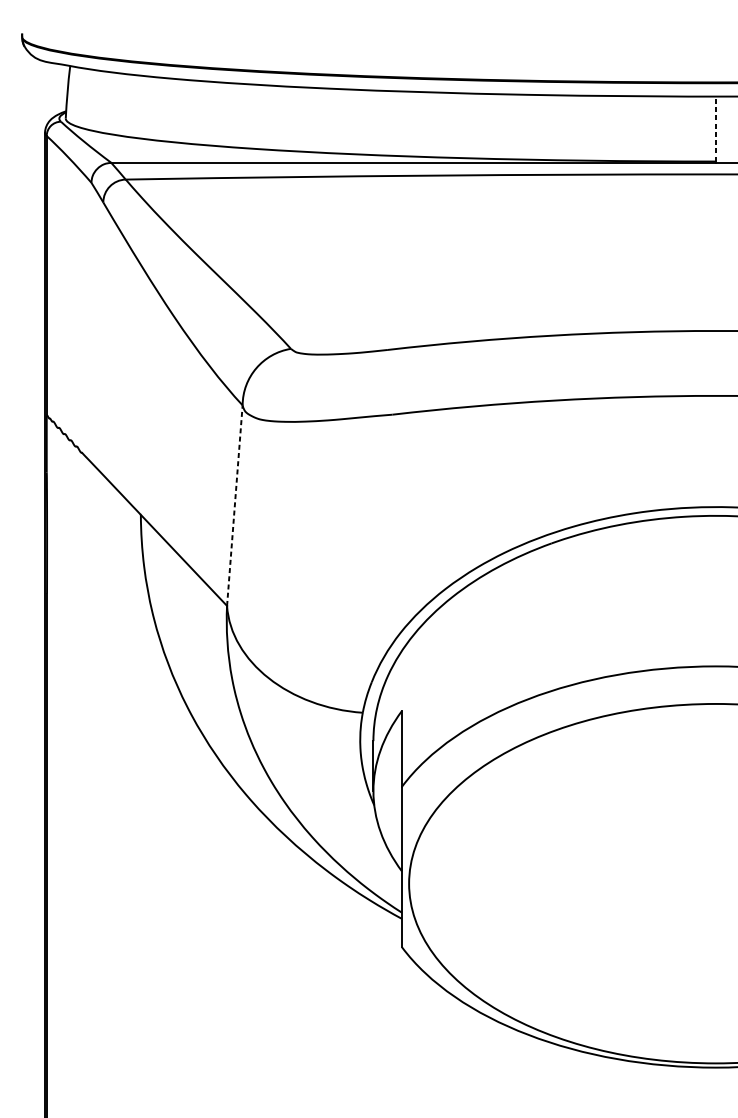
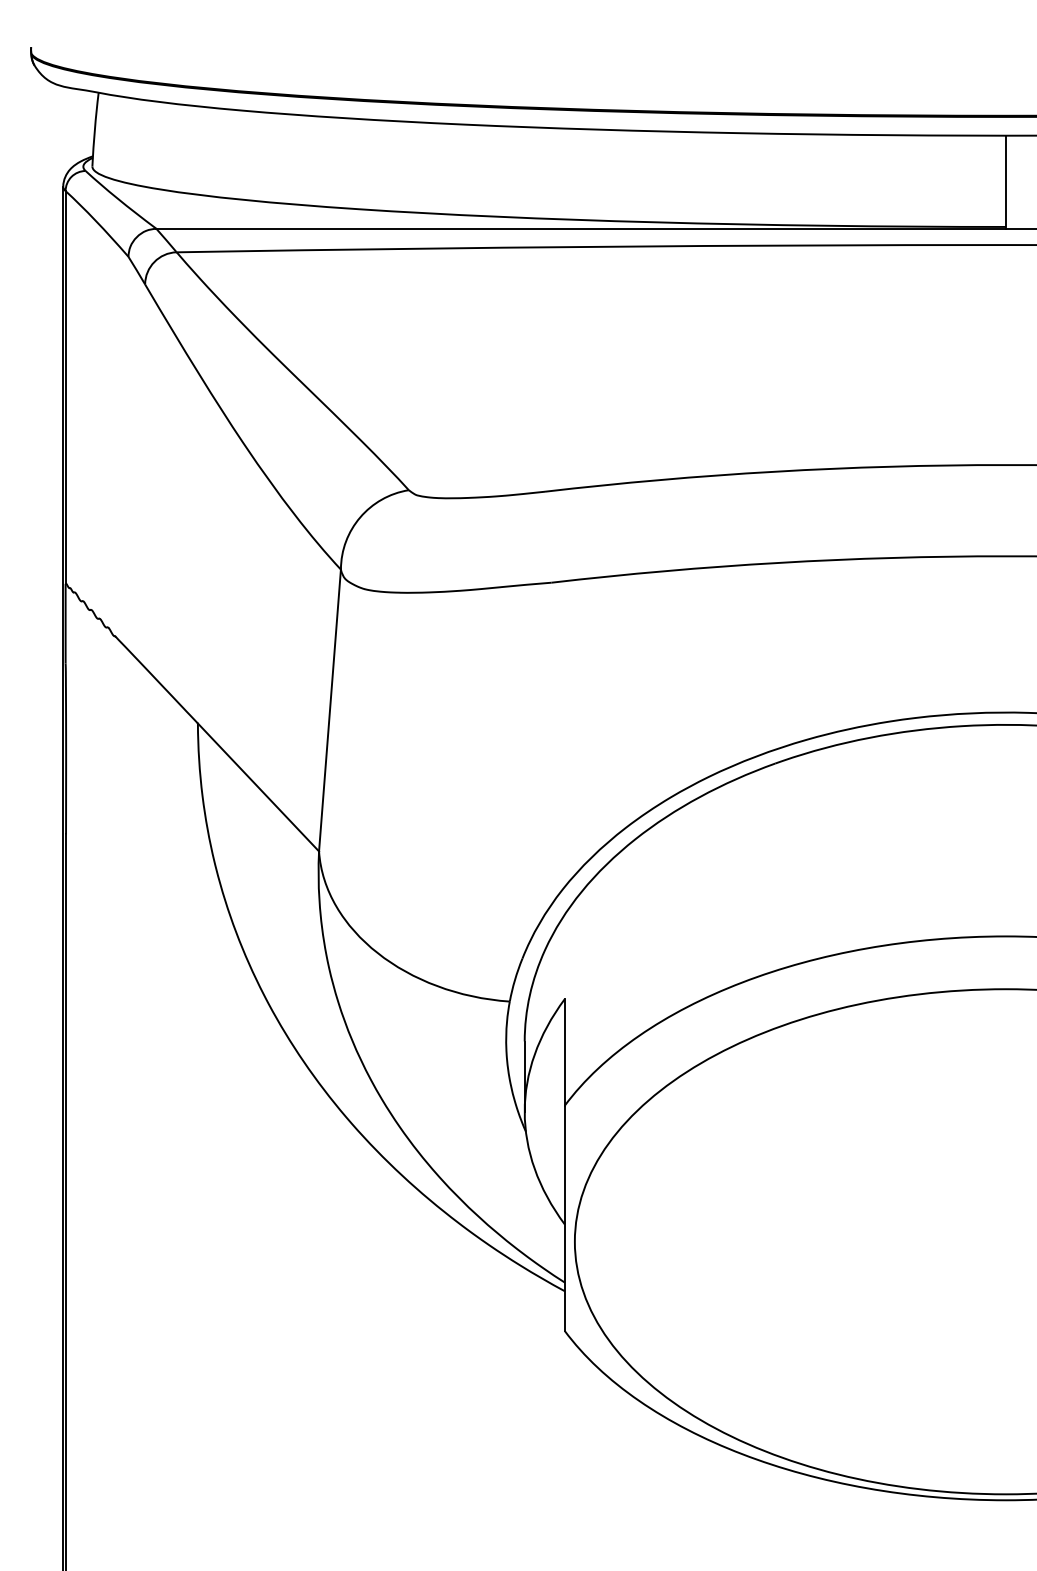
line: (715, 129) -> (1005, 181), dashed -> solid
line: (235, 505) -> (330, 710), dashed -> solid

